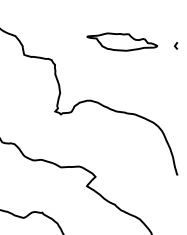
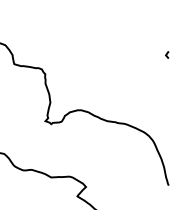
part: (121, 41) -> (112, 50), removed

